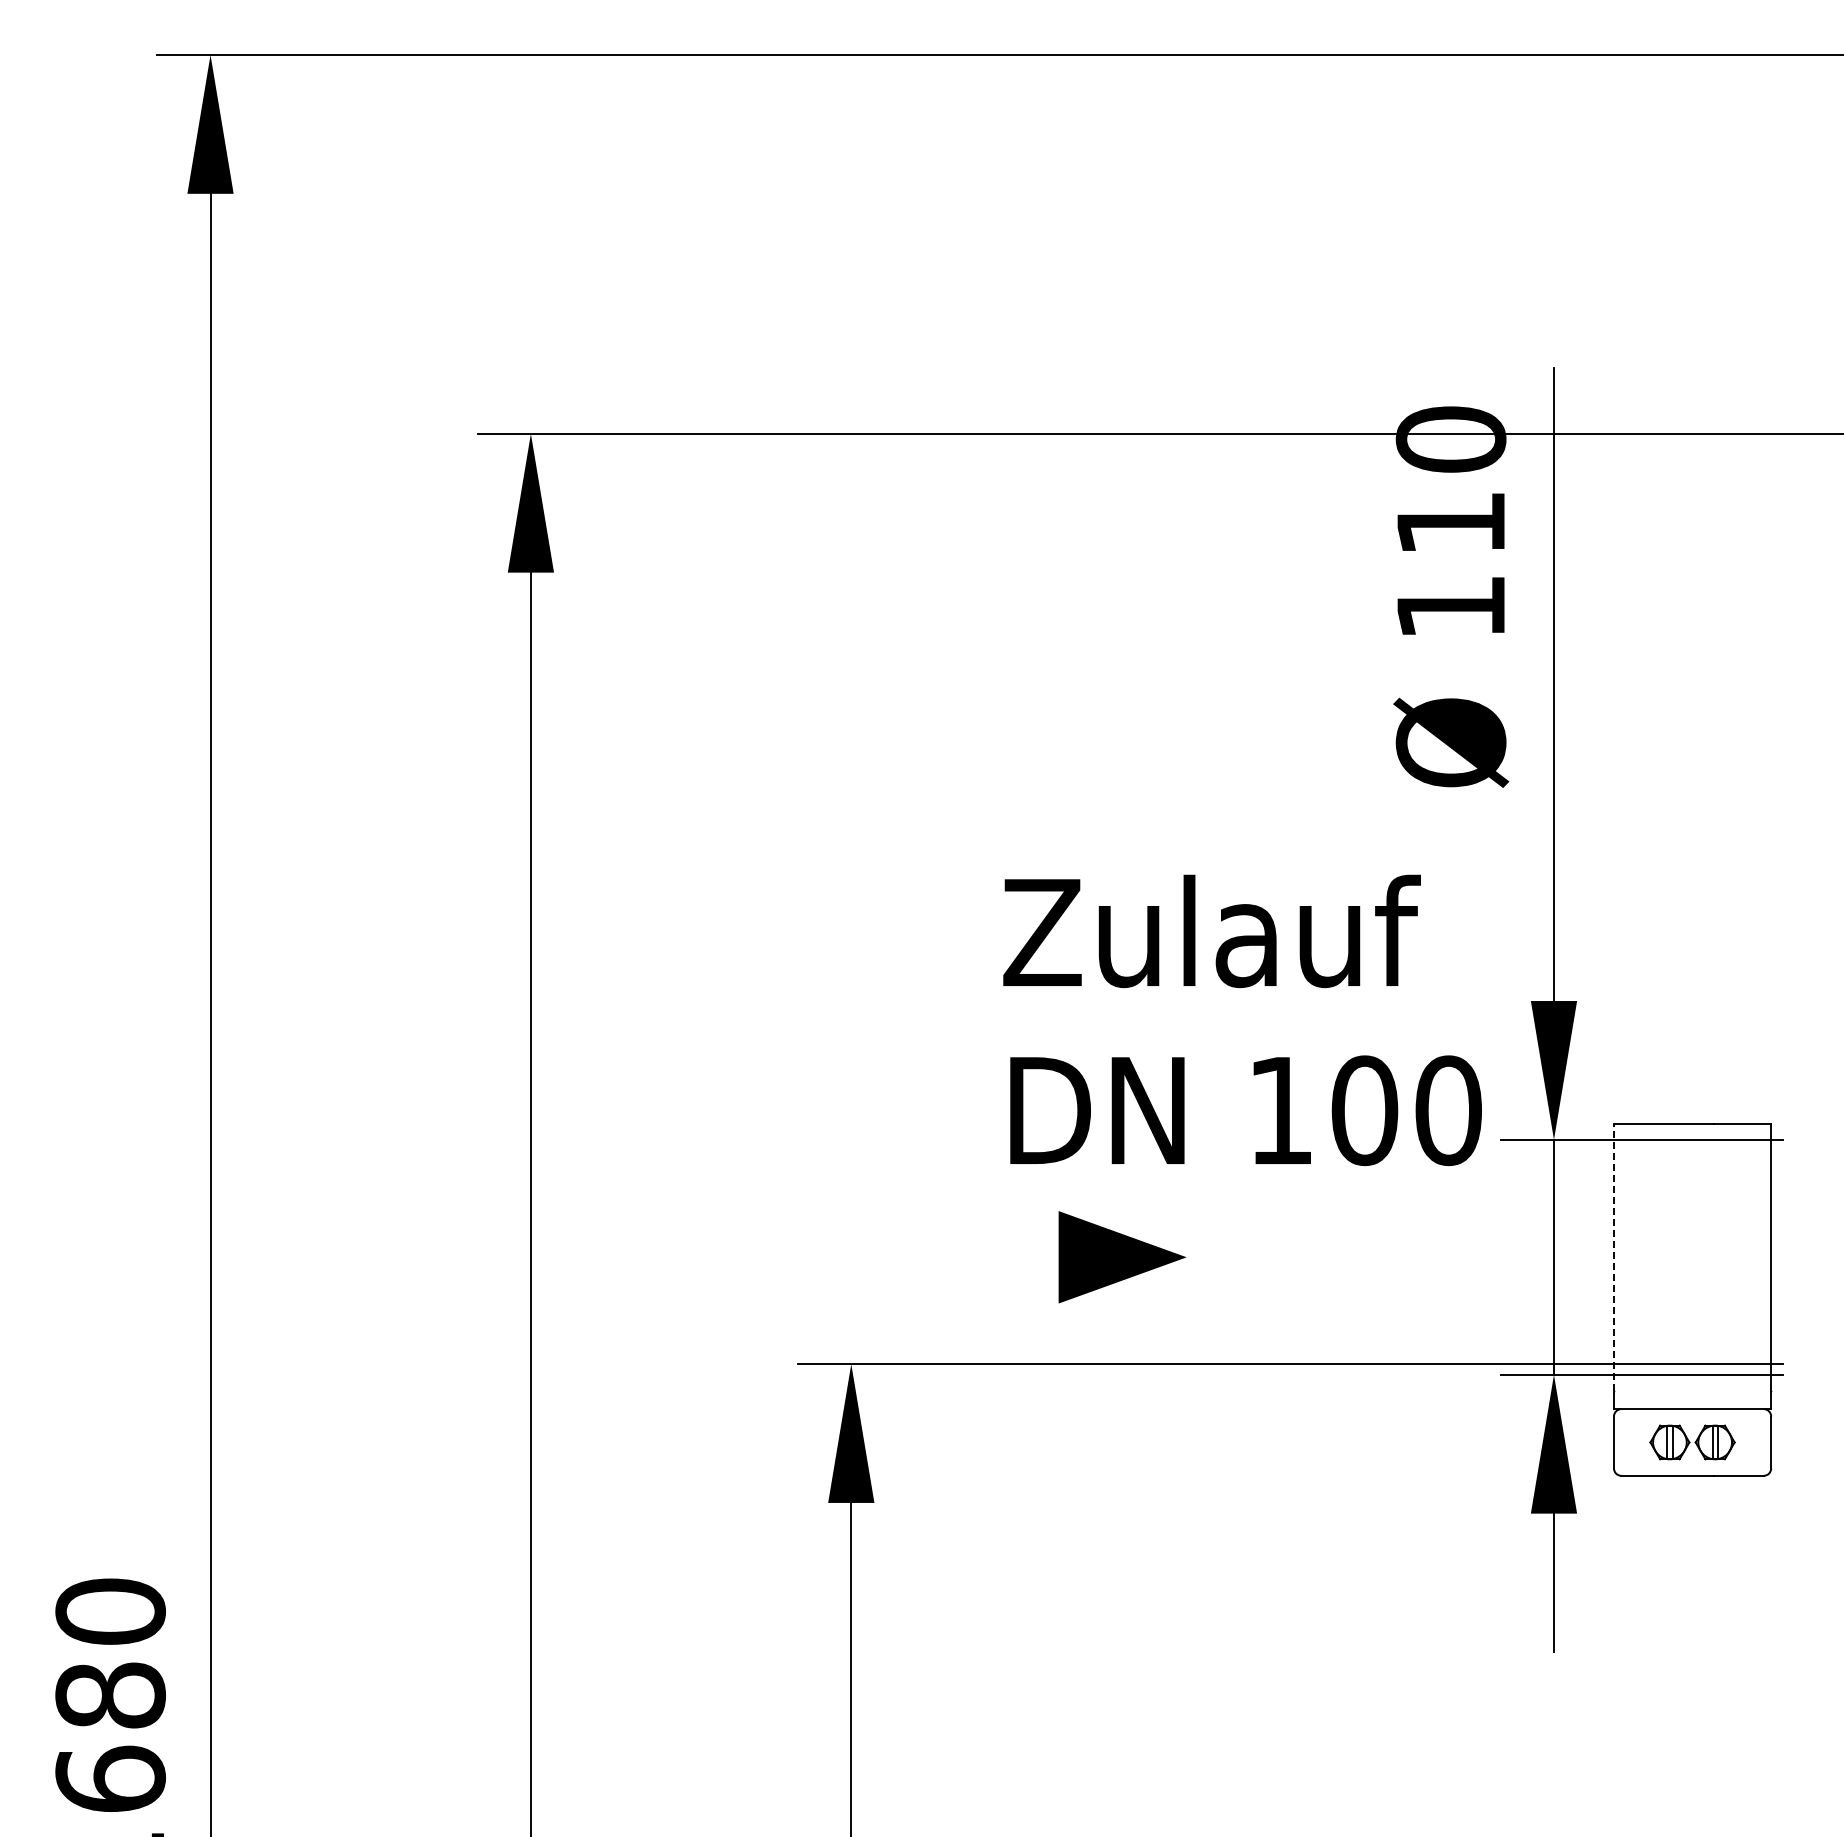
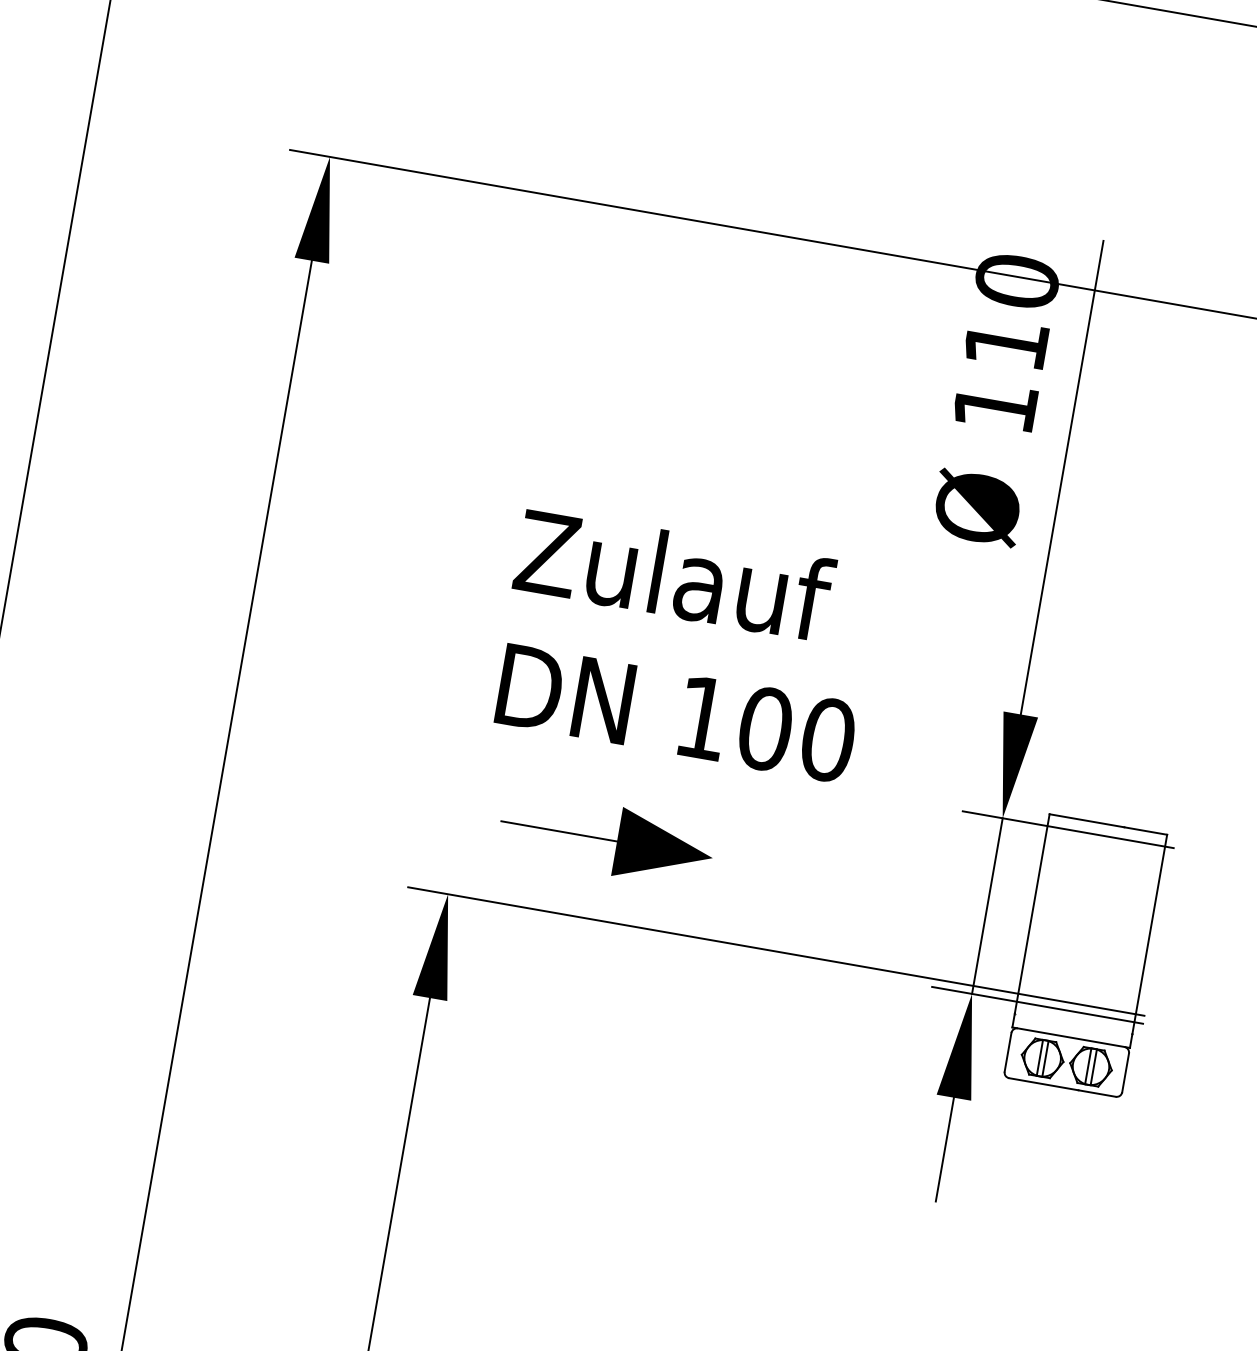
text: (1242, 1020) -> (685, 645), moved
line: (1613, 1256) -> (1031, 913), dashed -> solid
line: (980, 1257) -> (558, 831), added
part: (1692, 1442) -> (1066, 1062), size x1.43

